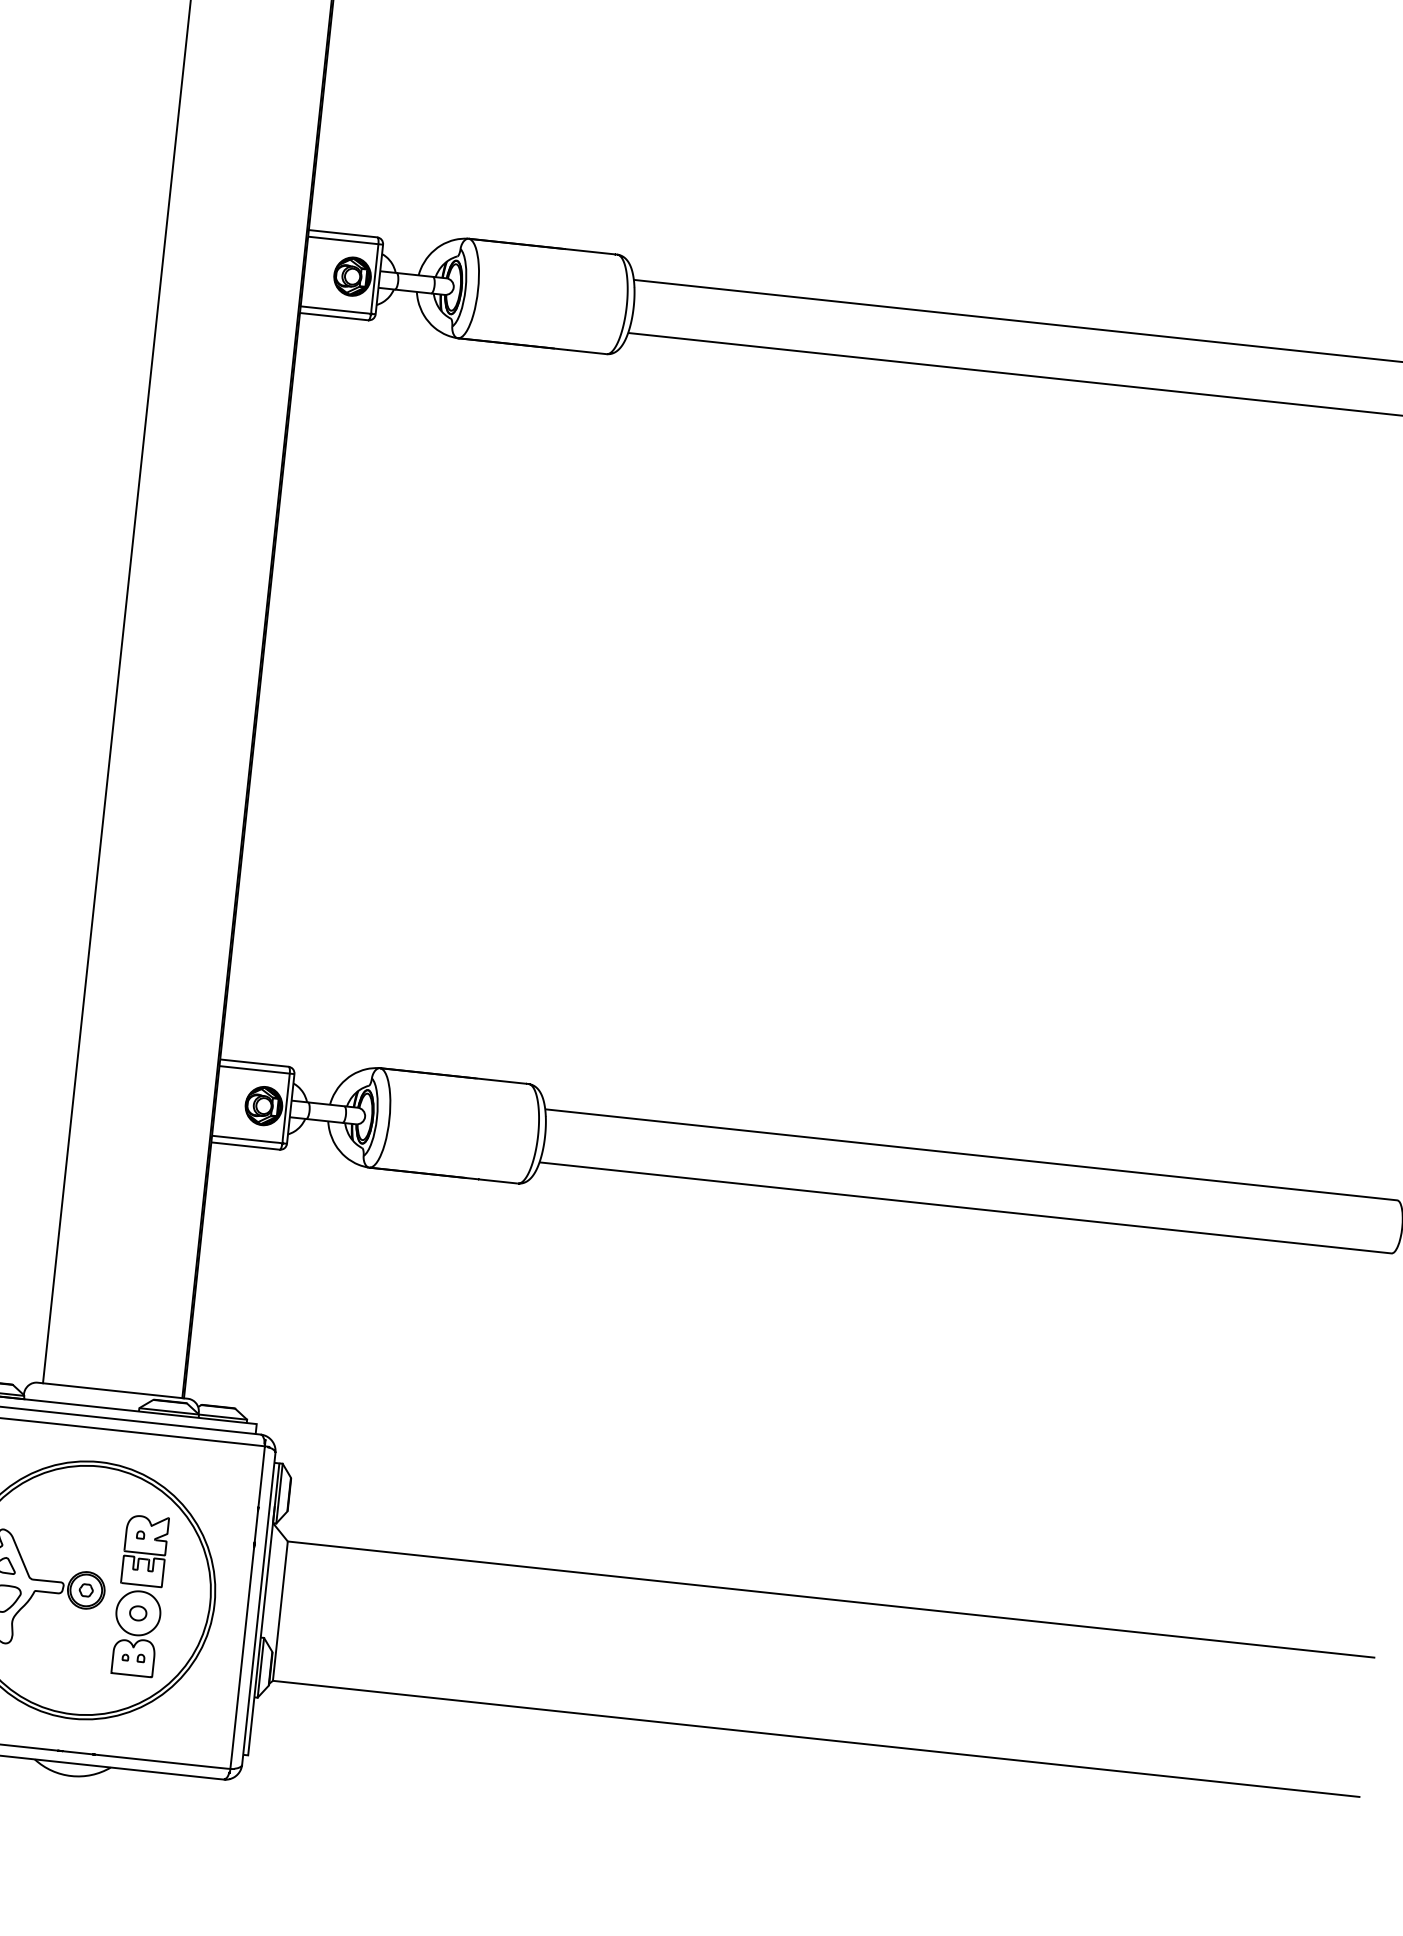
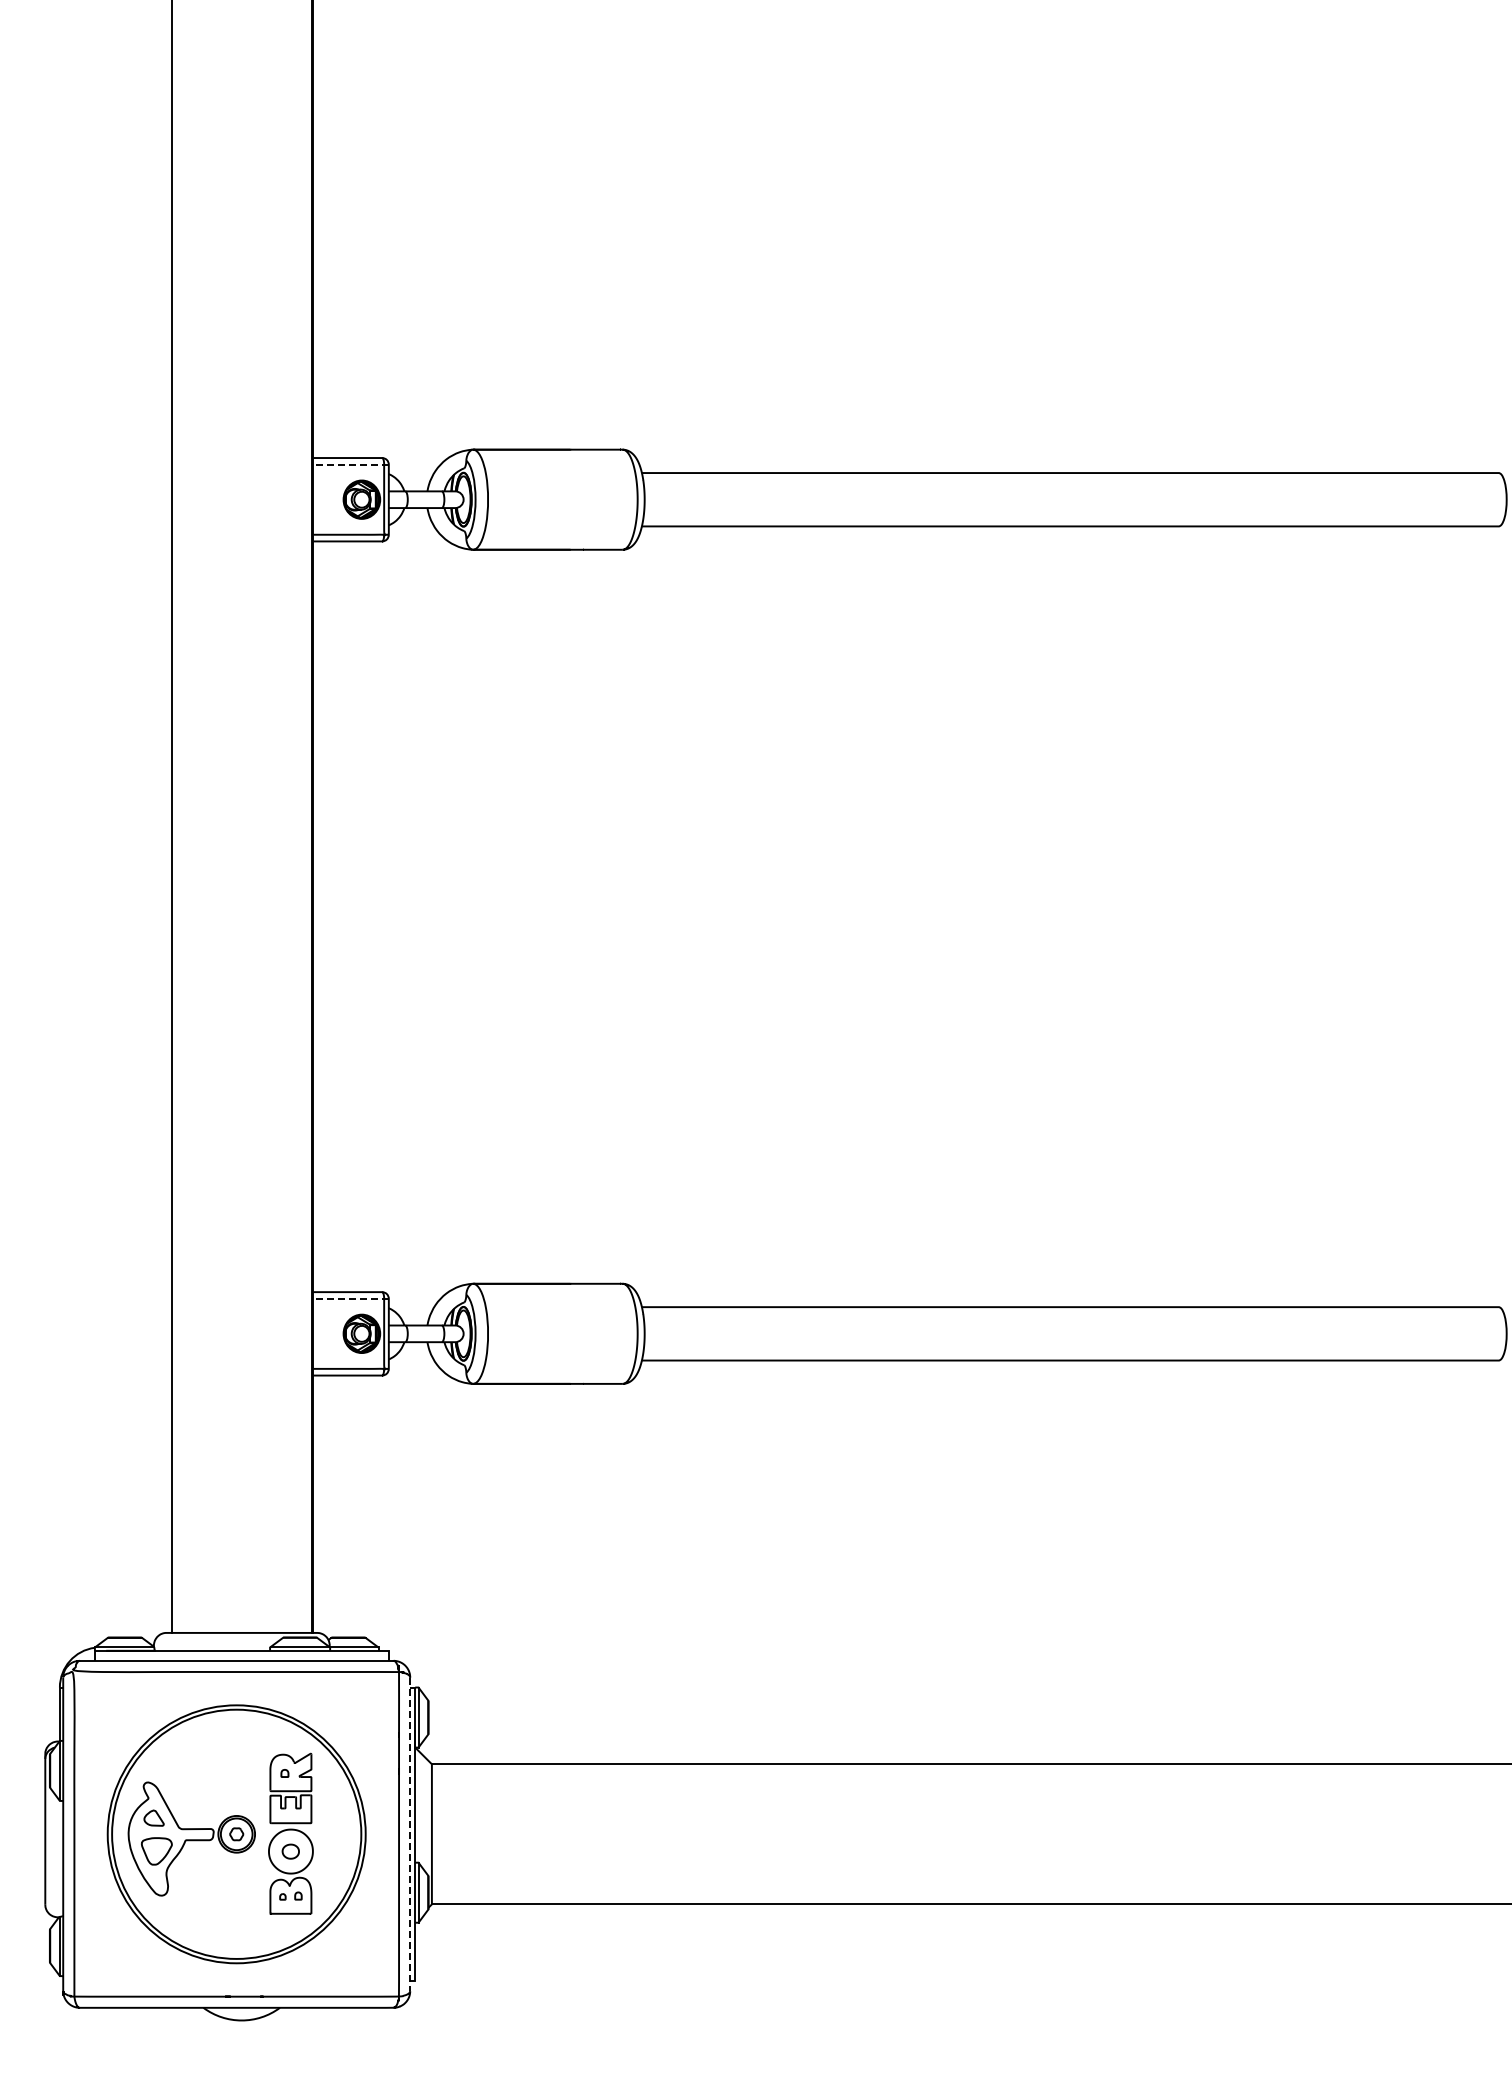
line: (345, 240) -> (351, 464), solid -> dashed
line: (257, 1069) -> (351, 1298), solid -> dashed
line: (259, 1609) -> (410, 1834), solid -> dashed

